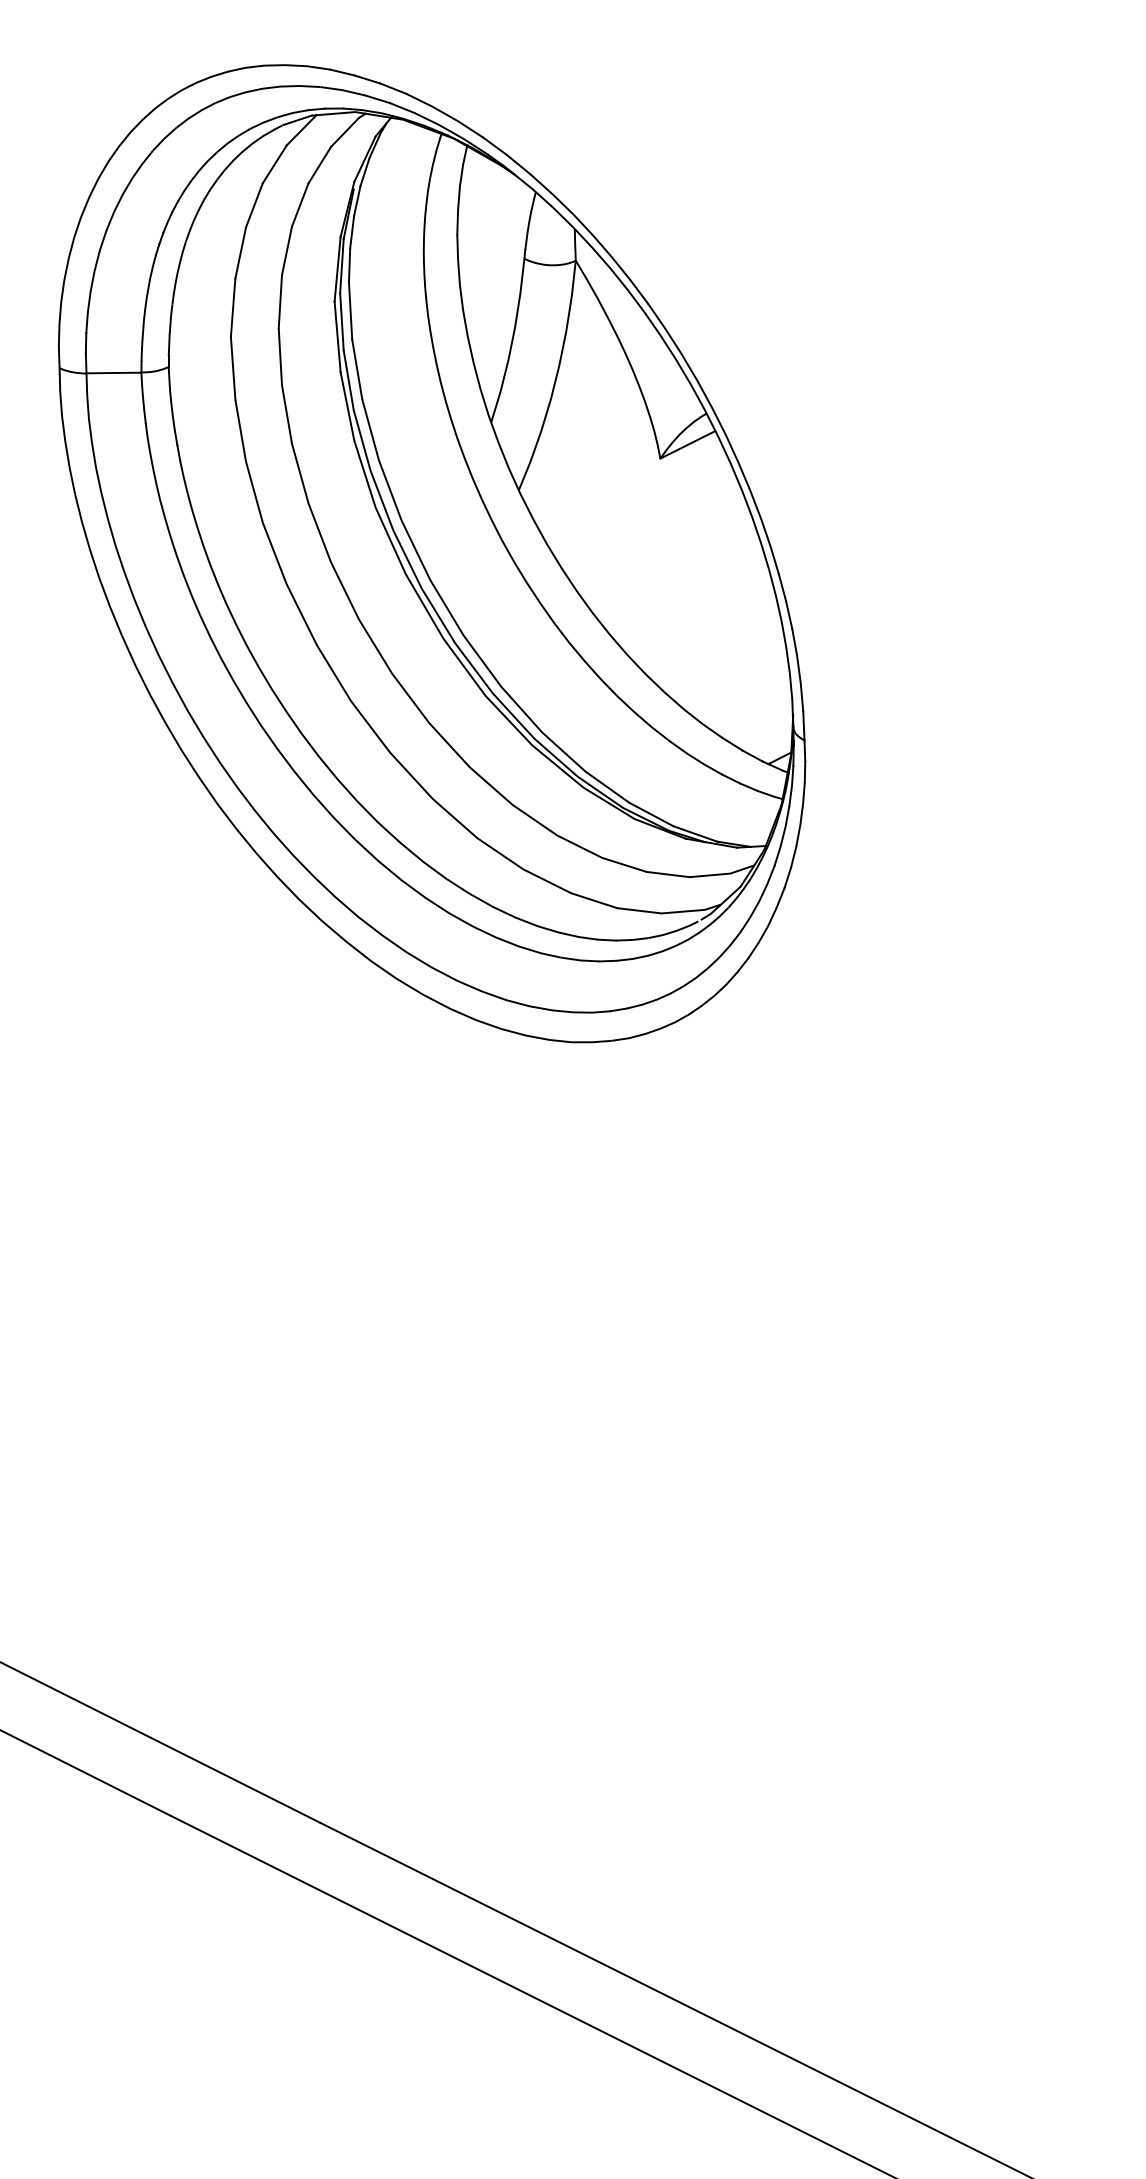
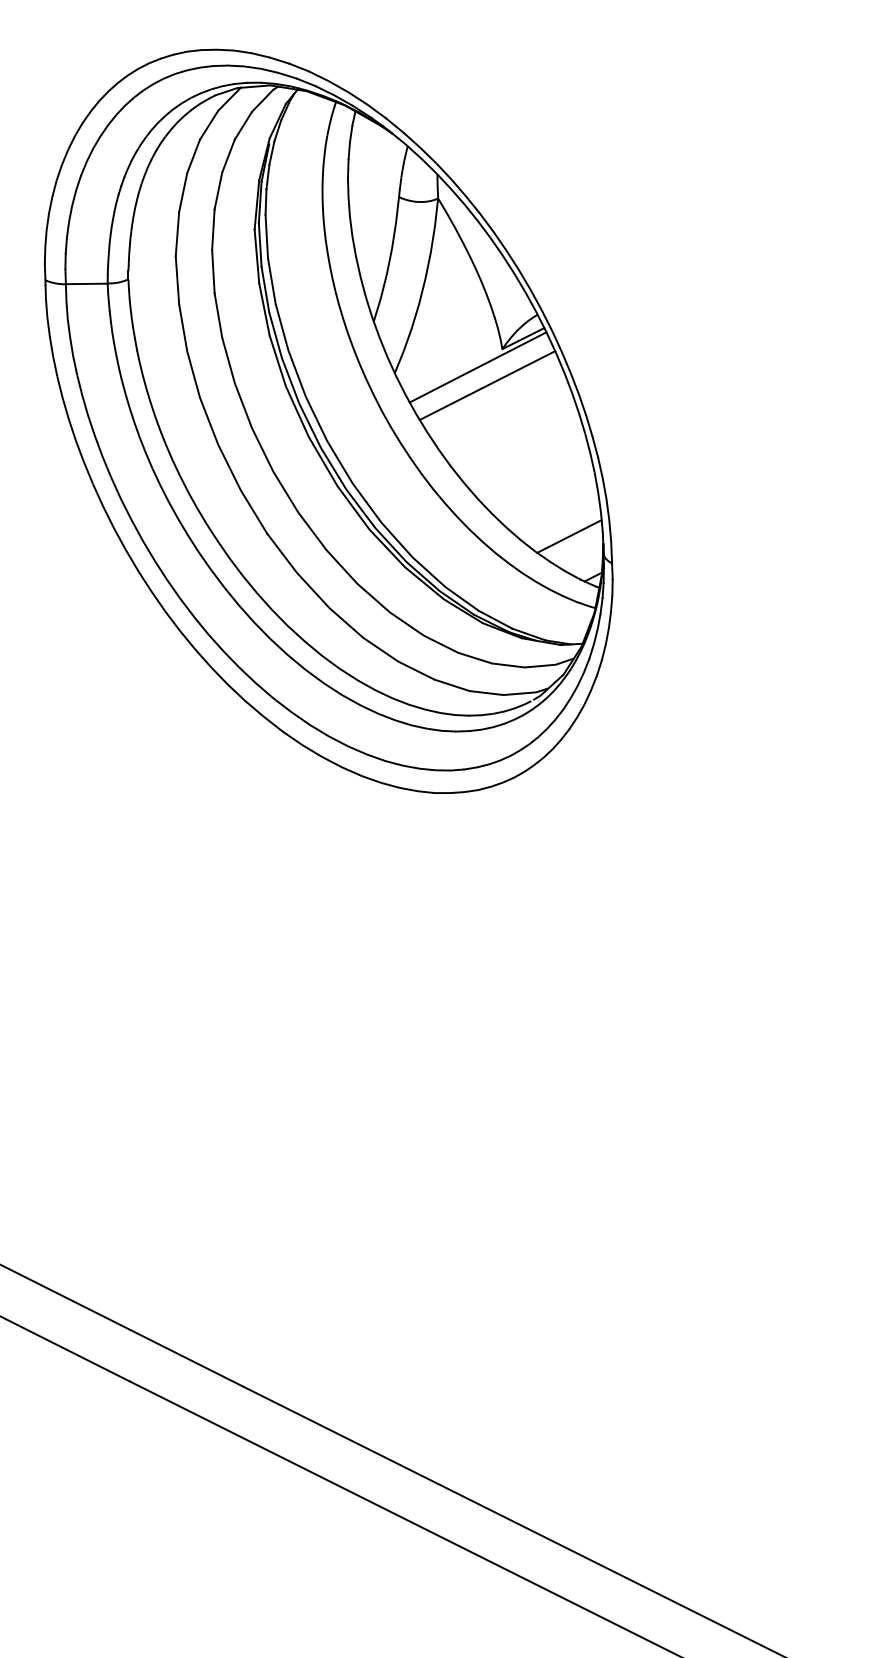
line: (627, 482) -> (477, 367), added
line: (640, 506) -> (487, 385), added
line: (748, 705) -> (569, 536), added

